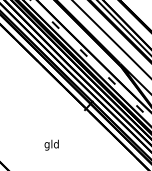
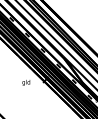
text: (52, 144) -> (26, 82), moved

